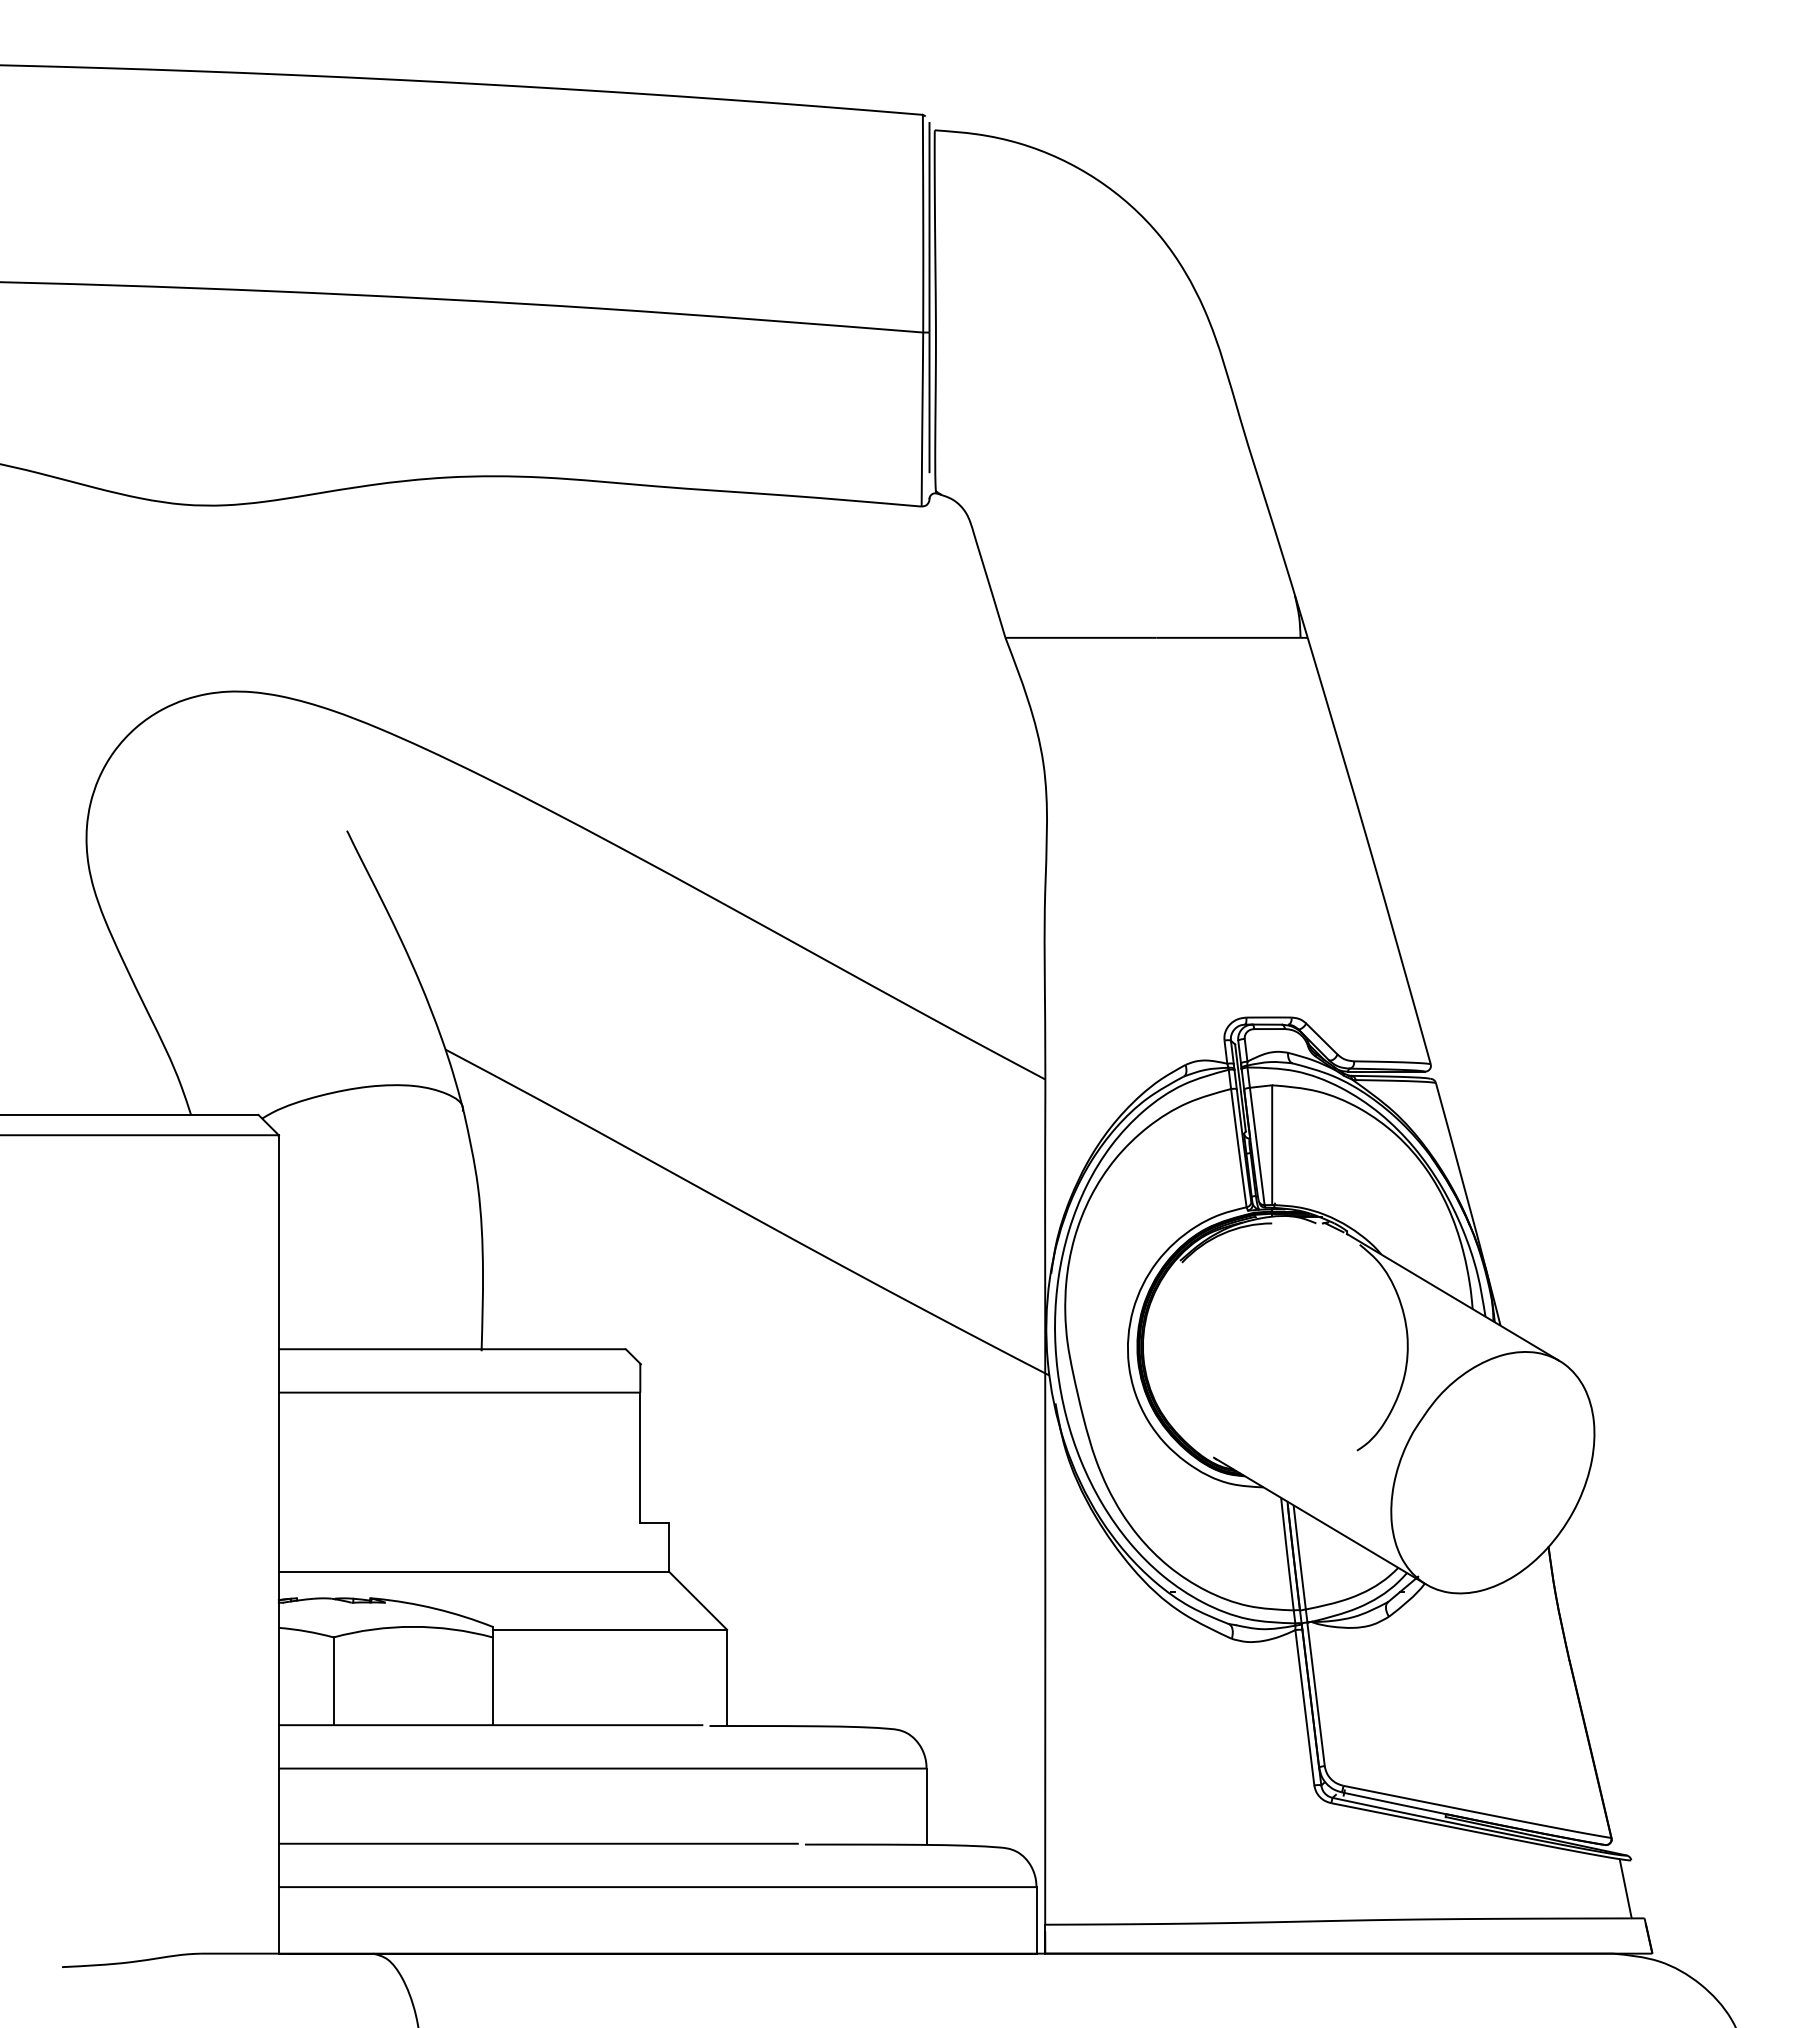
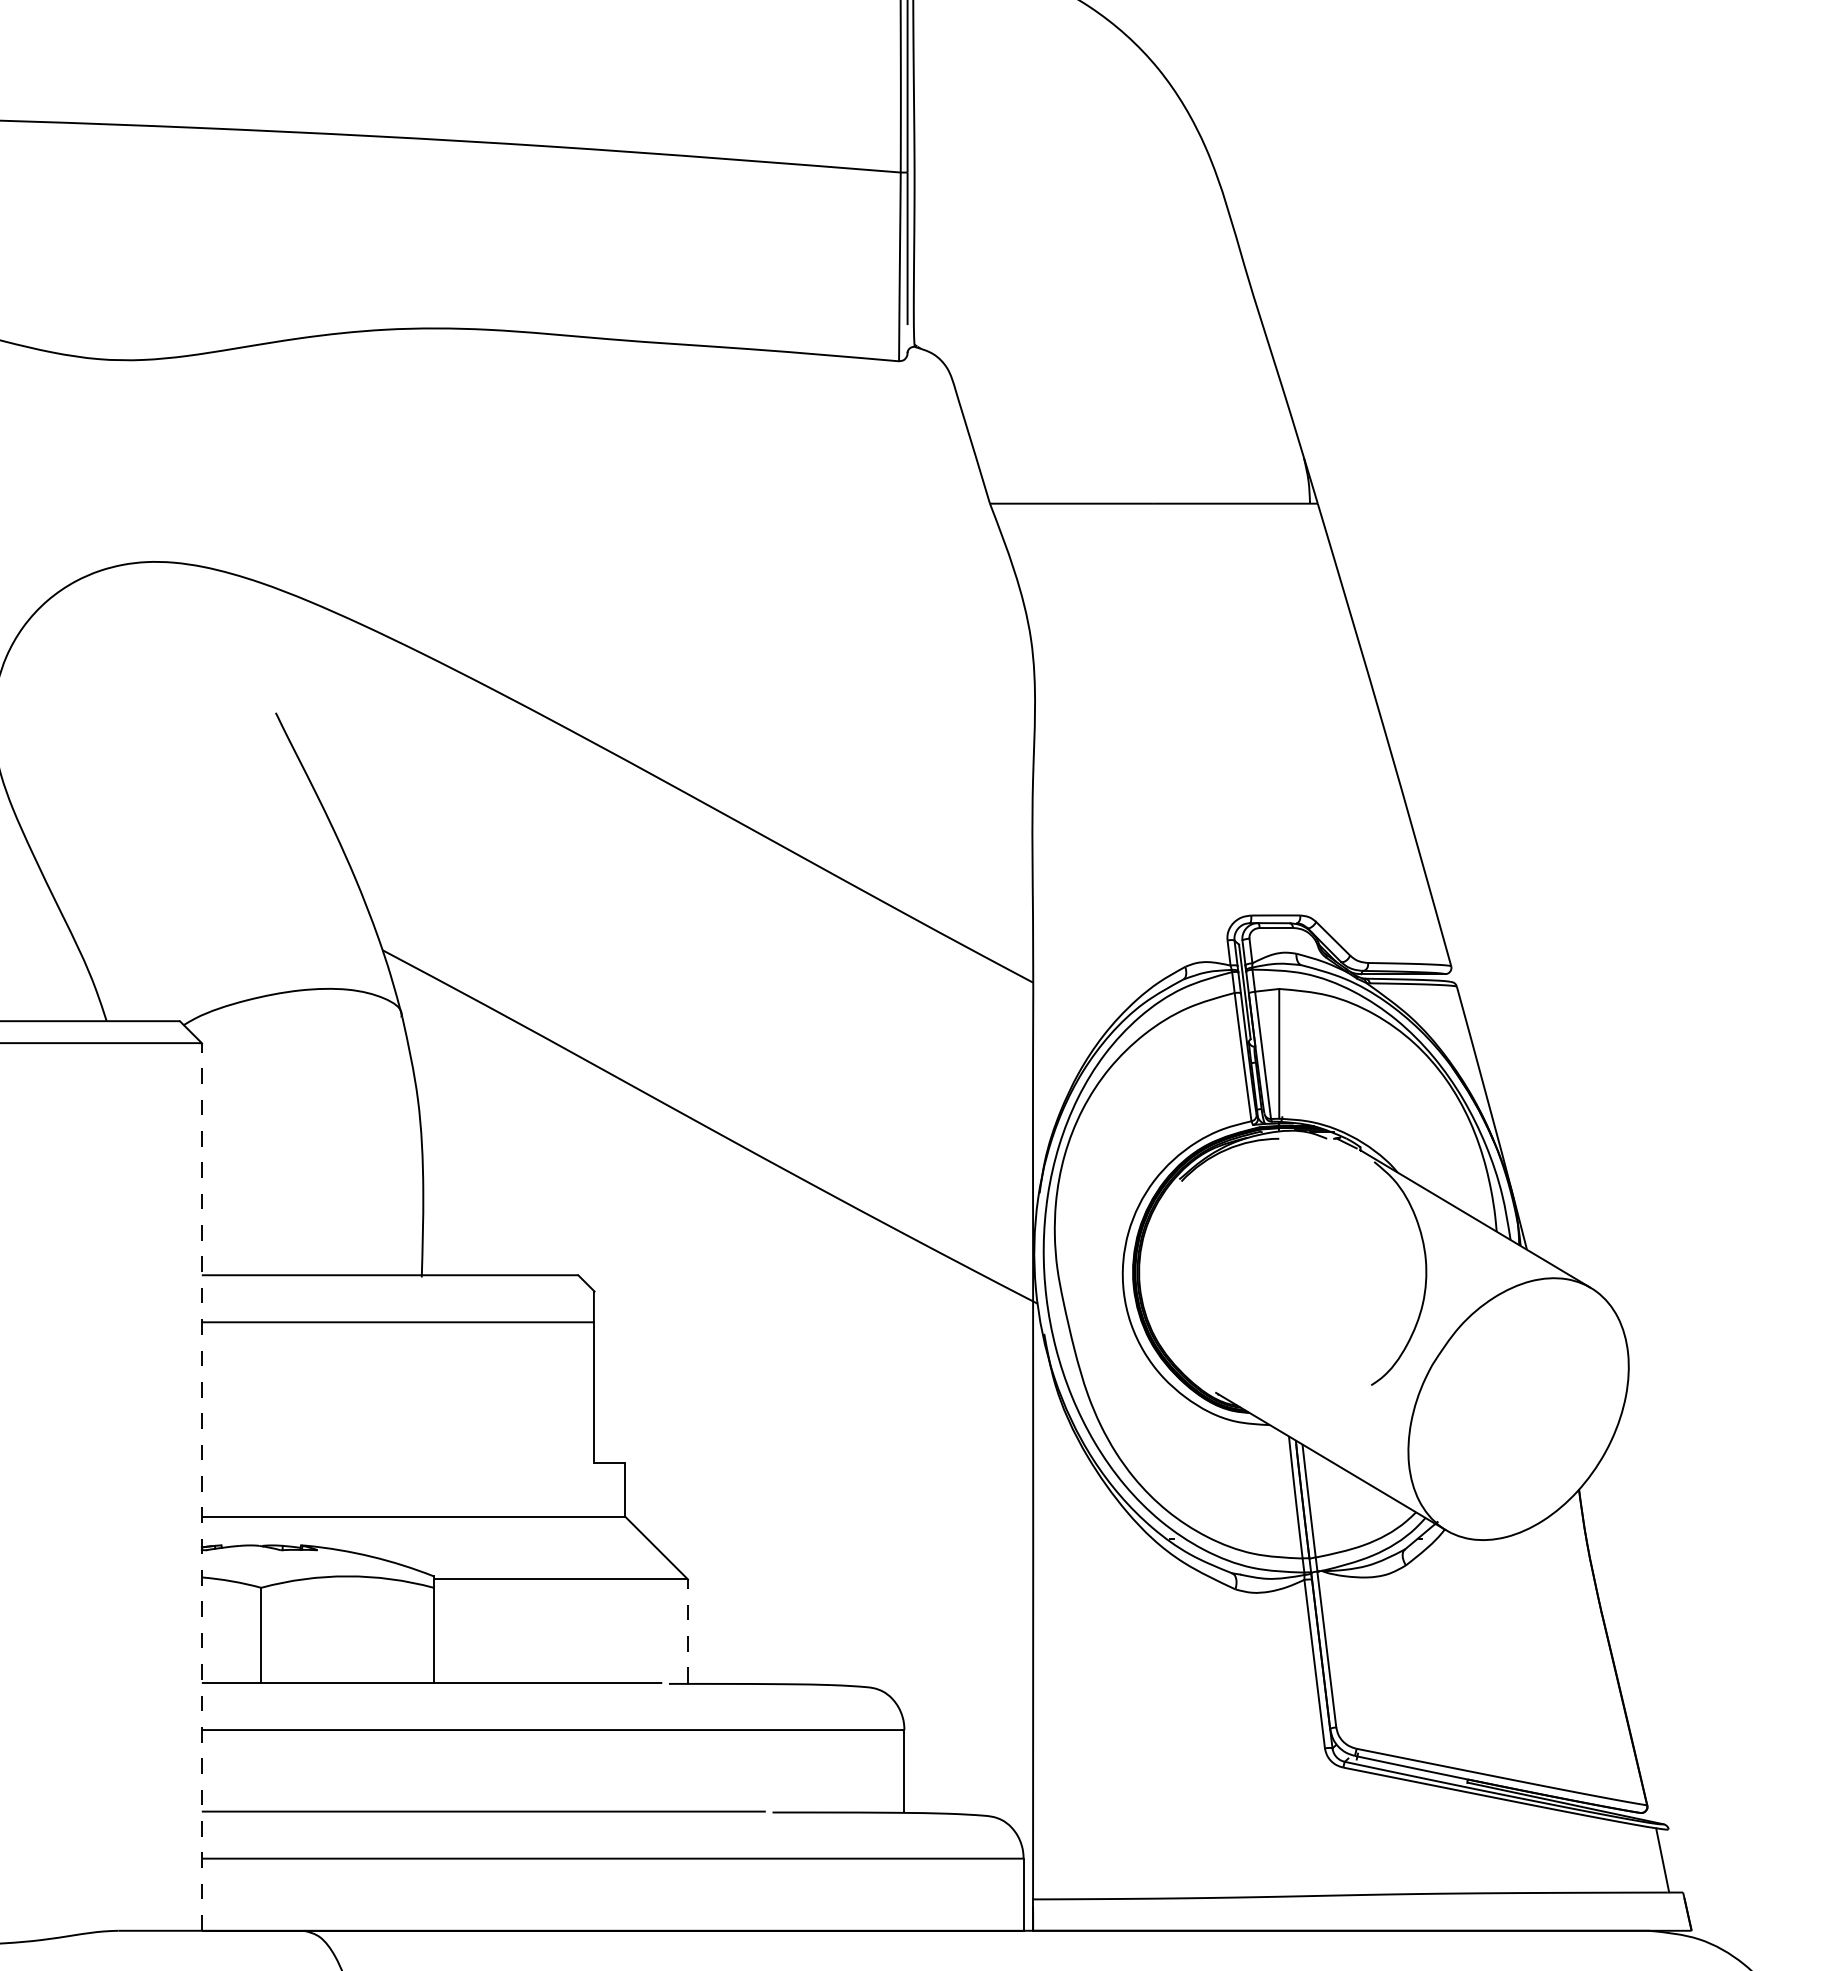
line: (278, 1543) -> (201, 1485), solid -> dashed
line: (727, 1677) -> (688, 1631), solid -> dashed

